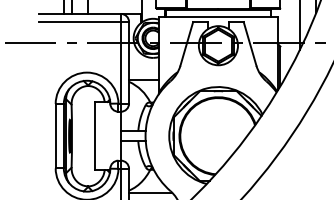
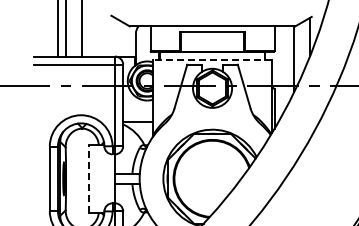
line: (218, 16) -> (212, 59), solid -> dashed
line: (95, 135) -> (89, 178), solid -> dashed

